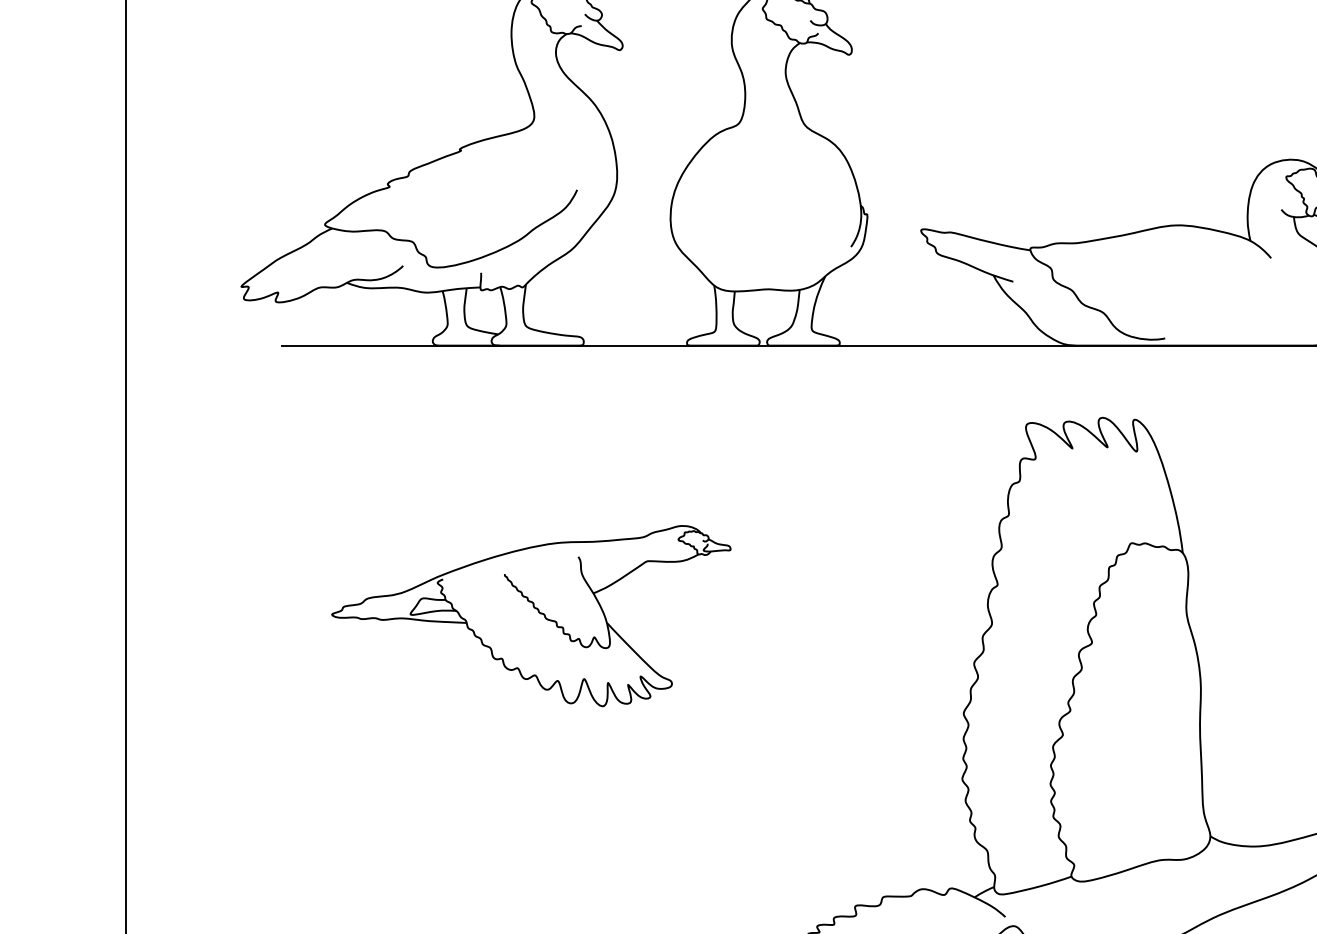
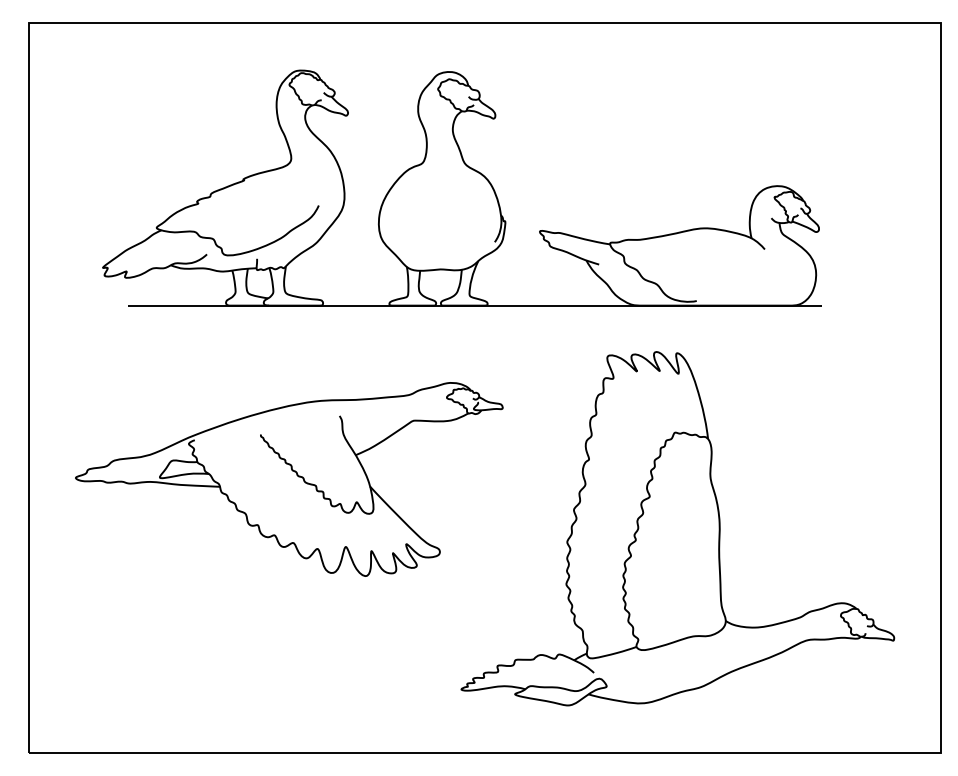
part: (531, 616) -> (289, 479), size x1.67

